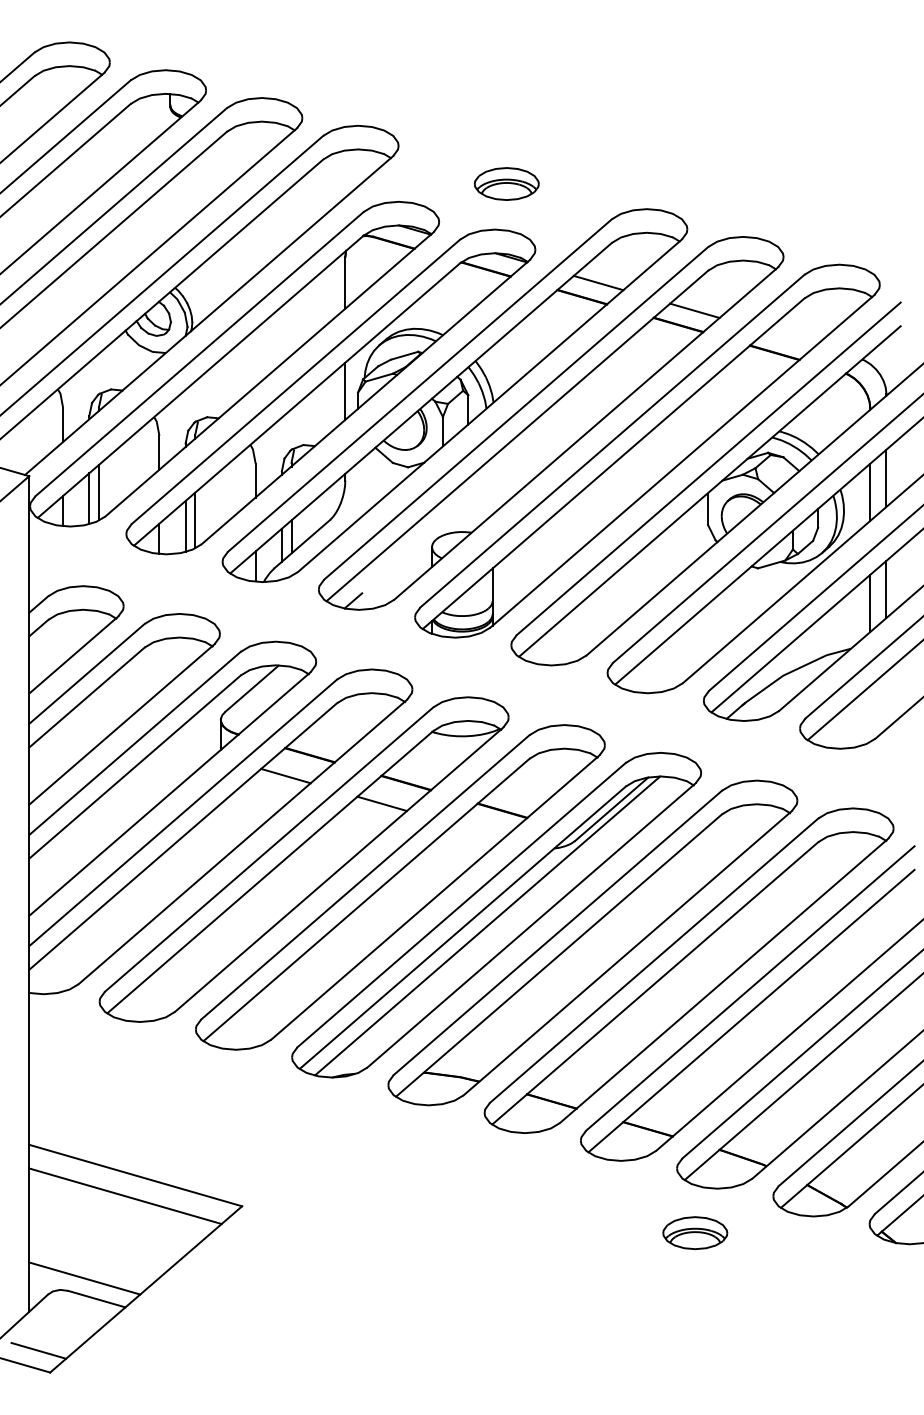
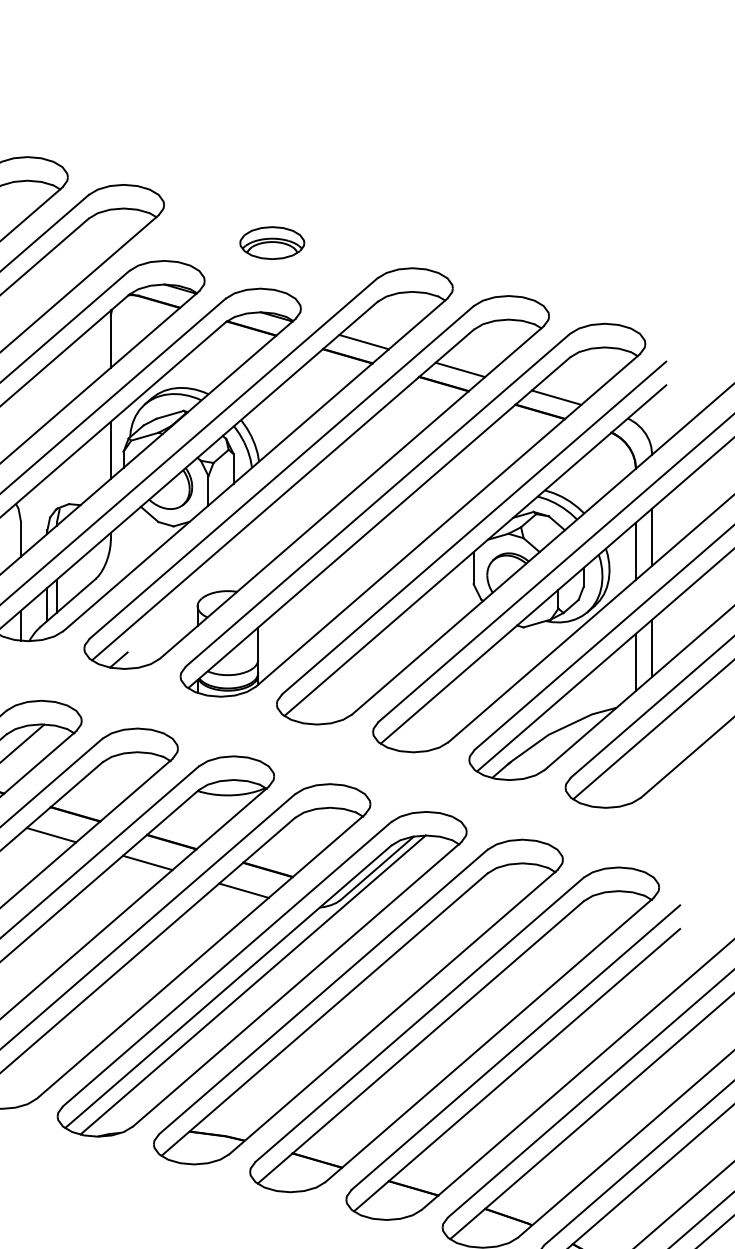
line: (790, 338) -> (556, 397), added
line: (478, 831) -> (244, 890), added

